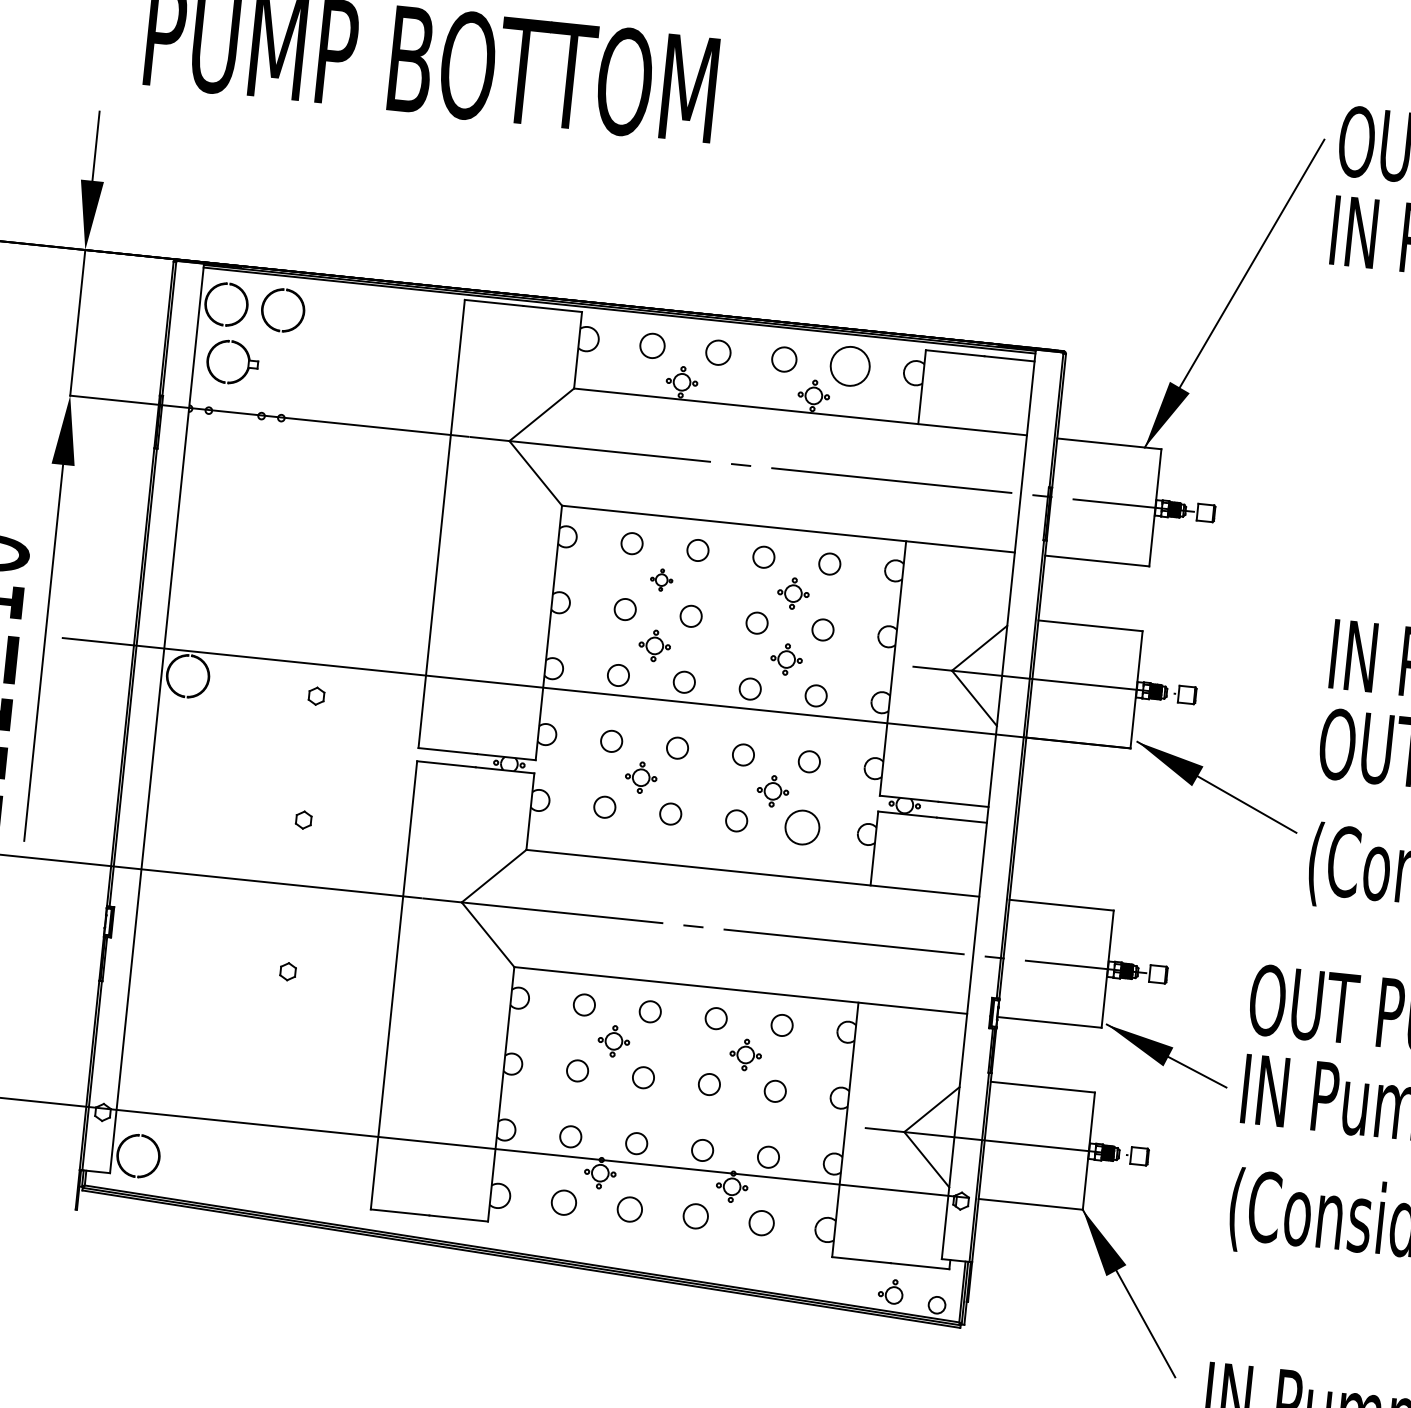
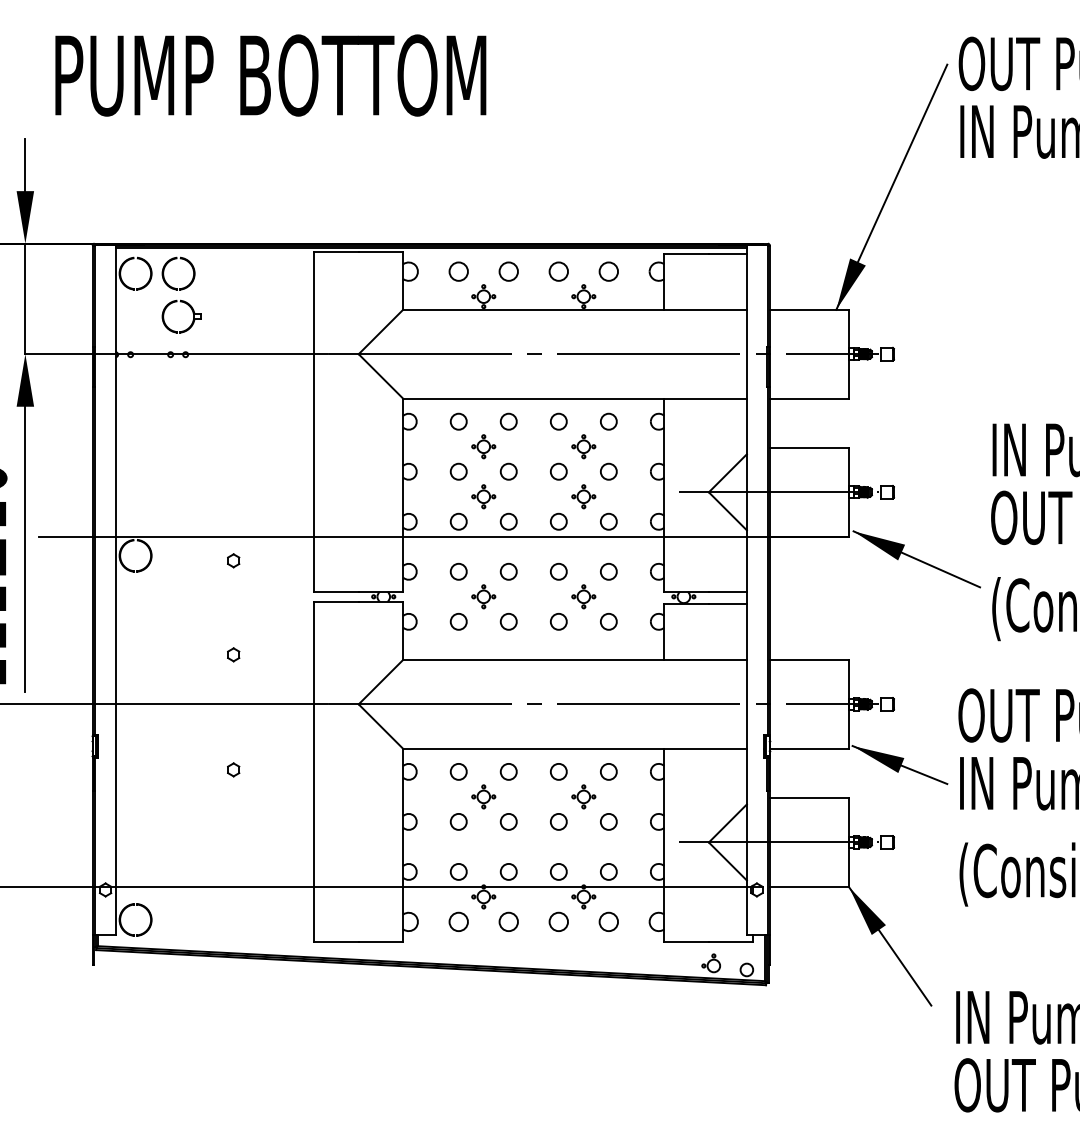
part: (247, 359) -> (192, 313), moved
circle: (849, 366) -> (608, 271), size x0.62
part: (661, 579) -> (483, 446), size x1.43
circle: (802, 827) -> (608, 621), size x0.62

